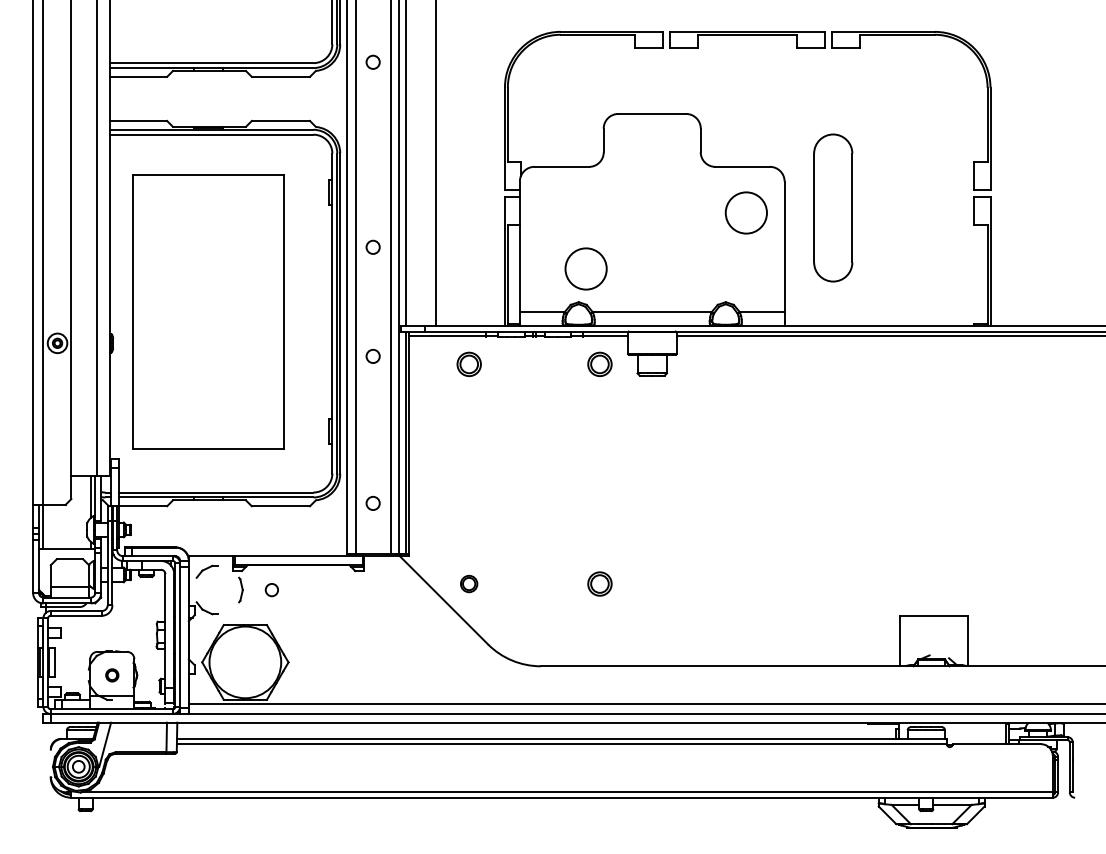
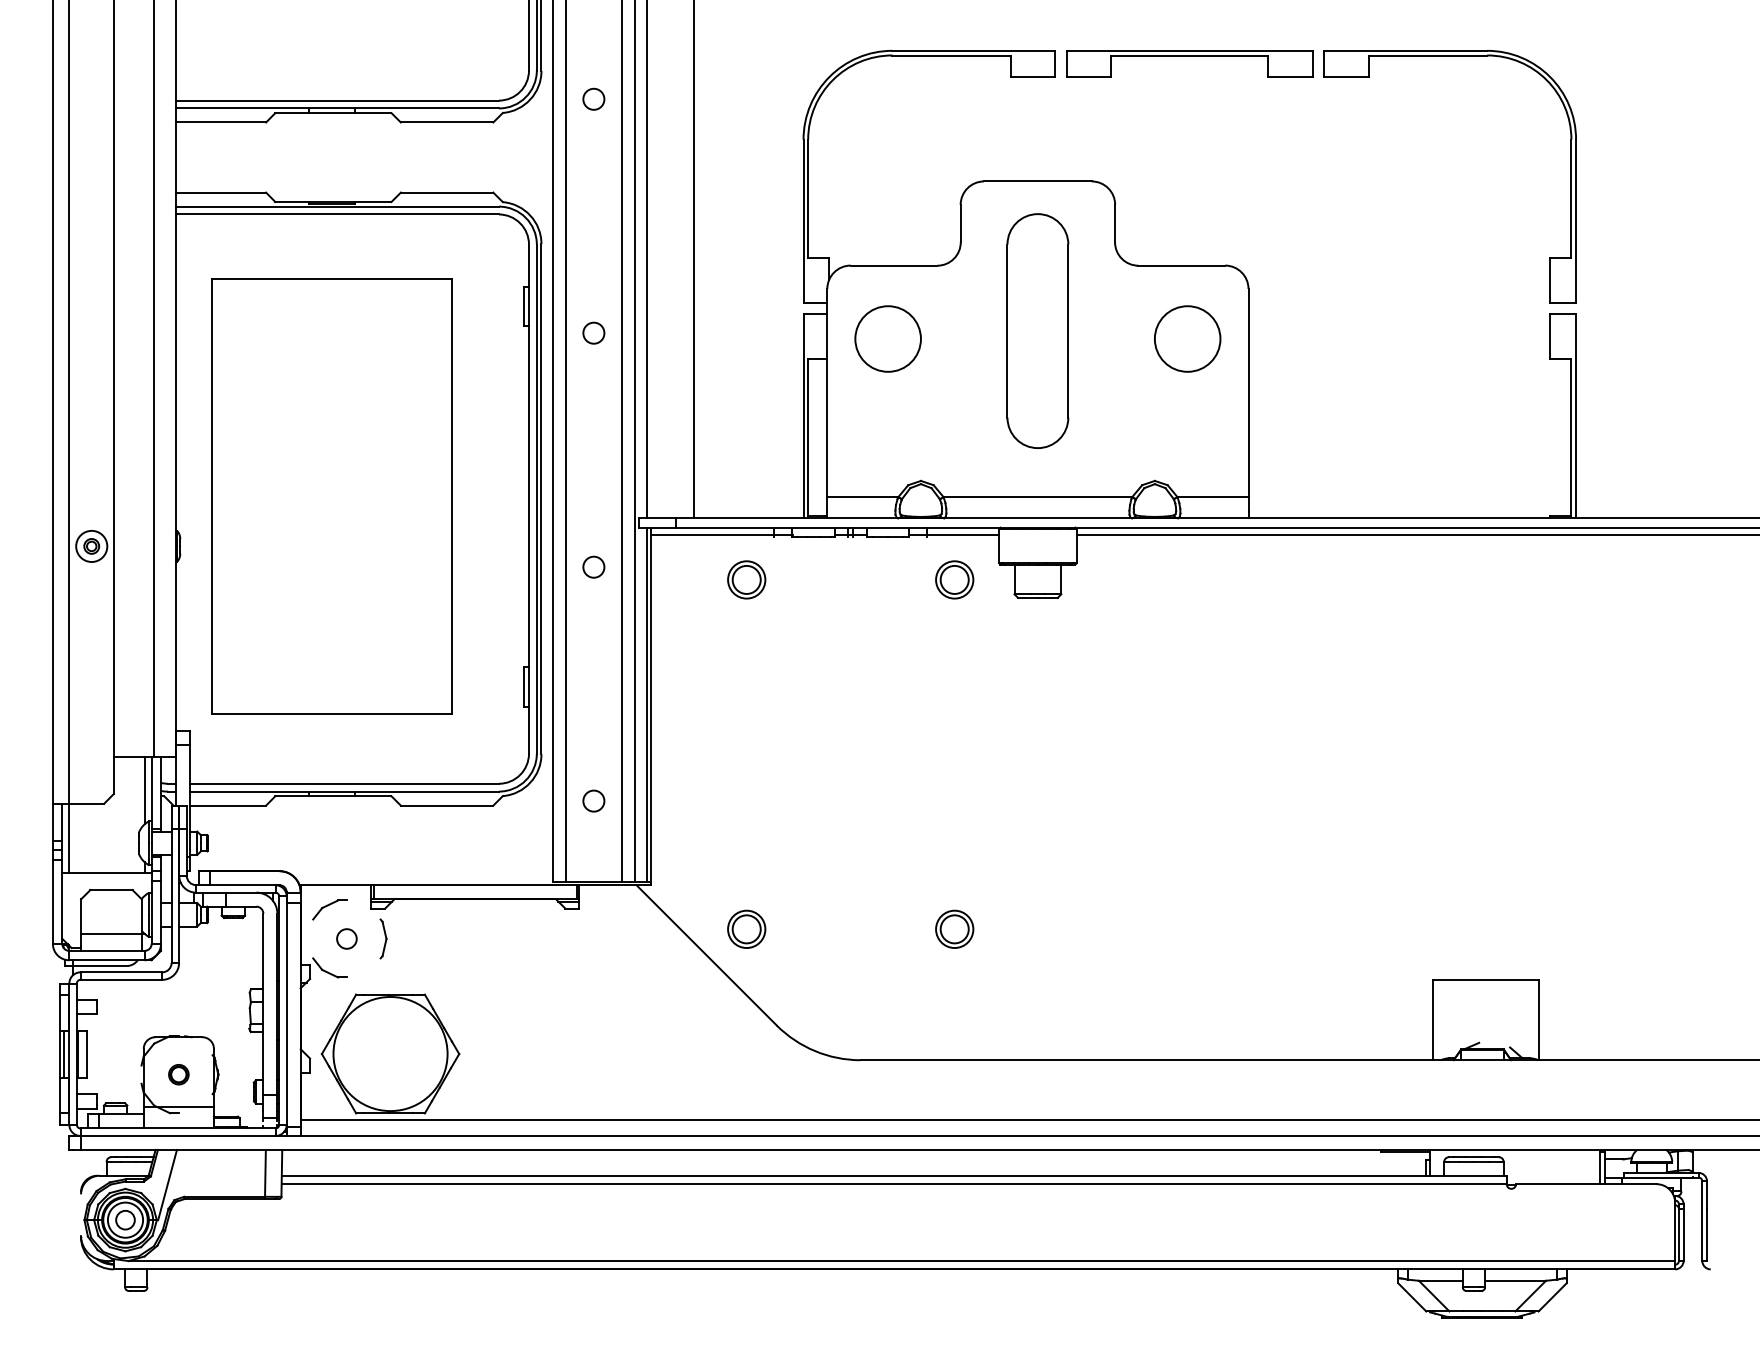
part: (833, 207) -> (1038, 330), moved
circle: (372, 246) -> (592, 331), moved
circle: (585, 268) -> (887, 338), moved
part: (468, 583) -> (745, 928), size x1.43
circle: (271, 590) -> (346, 939), moved

